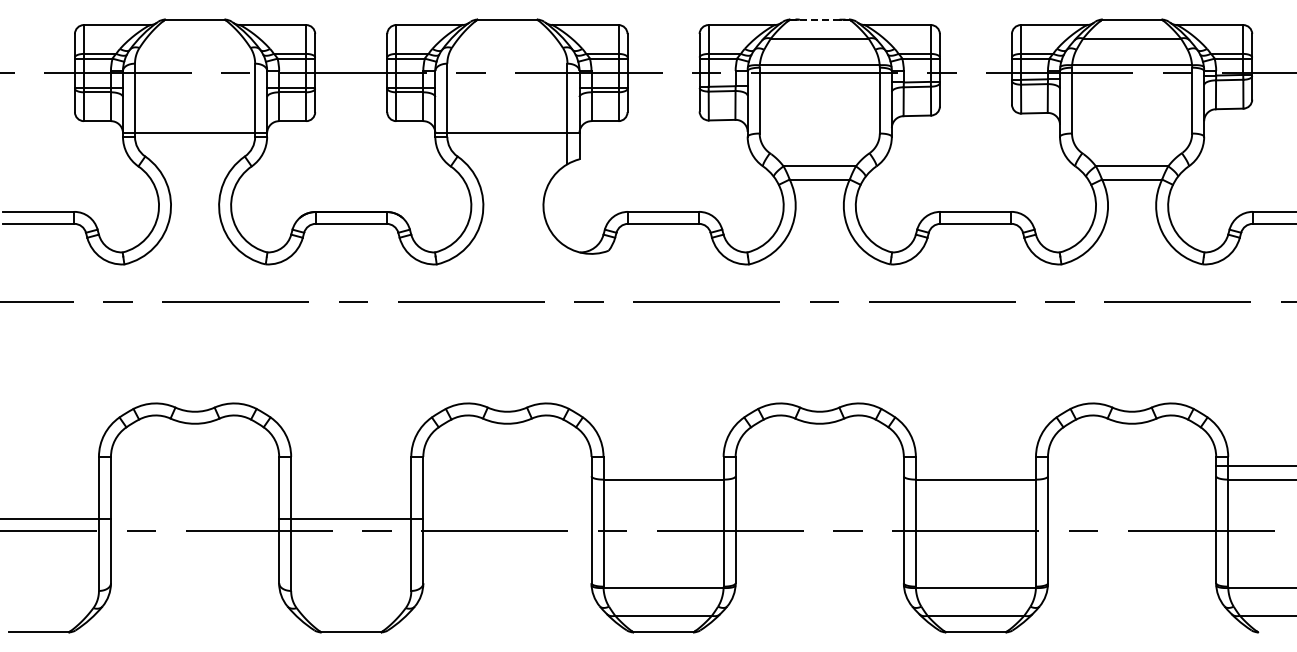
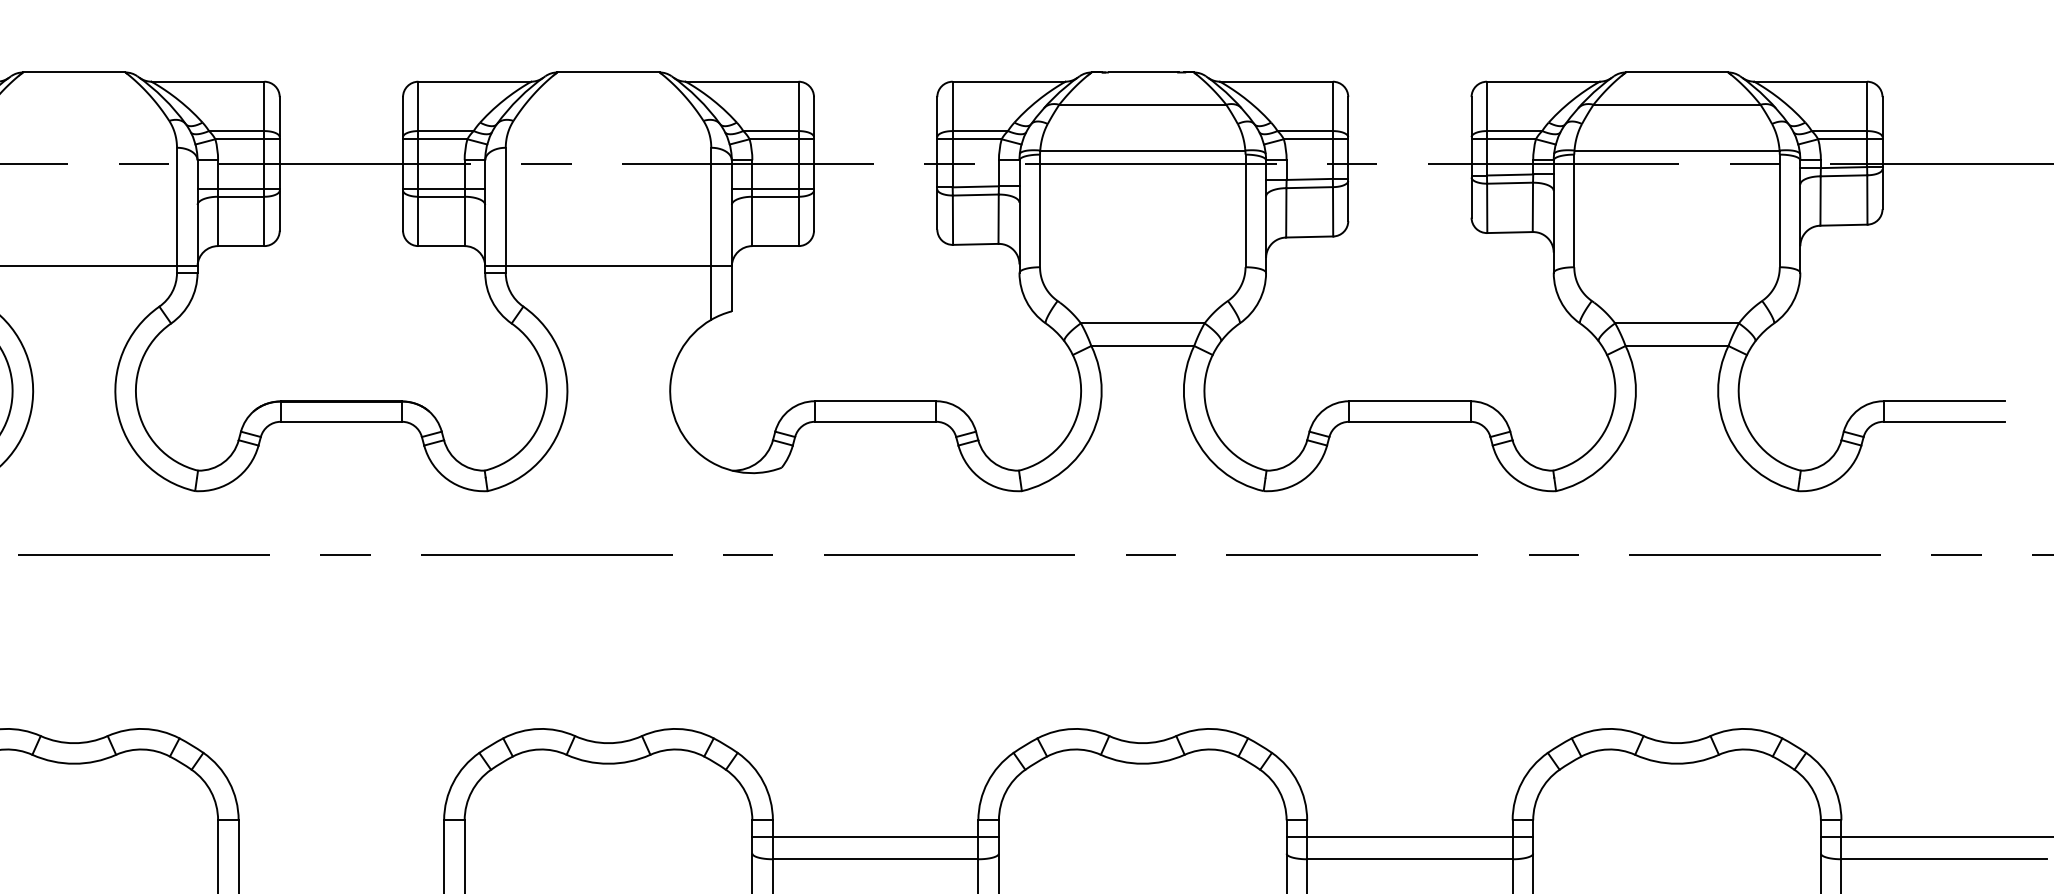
line: (819, 19) -> (1142, 72), dashed -> solid
line: (663, 466) -> (875, 836), added
line: (975, 466) -> (1409, 836), added

